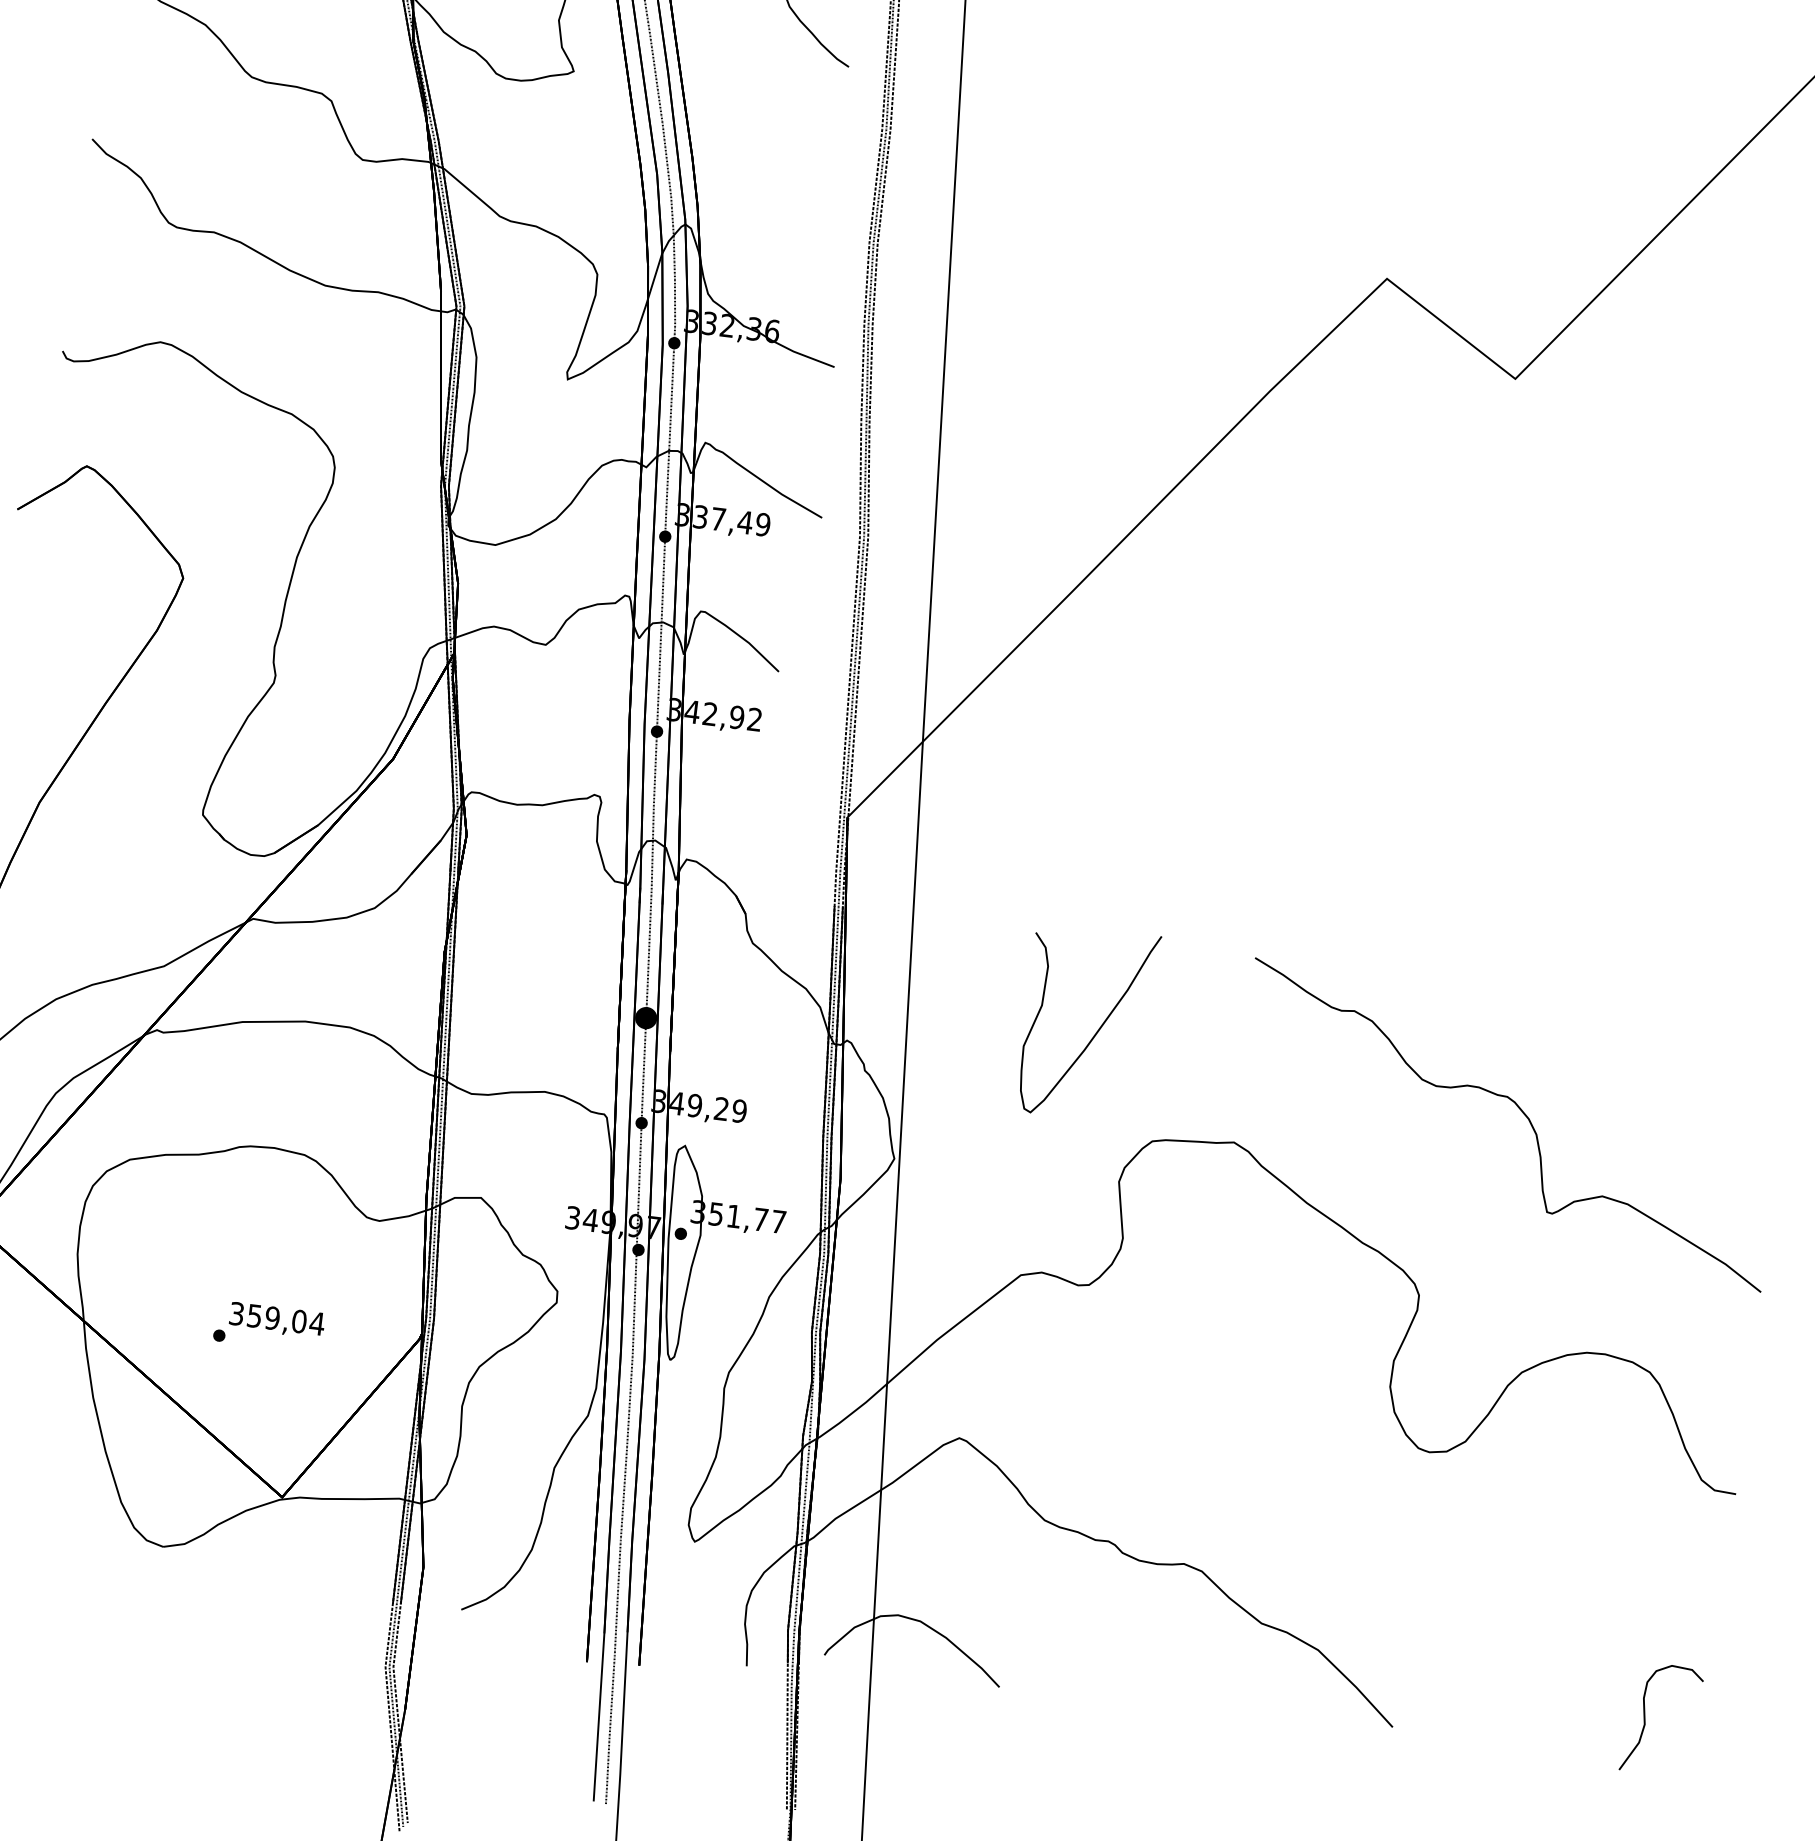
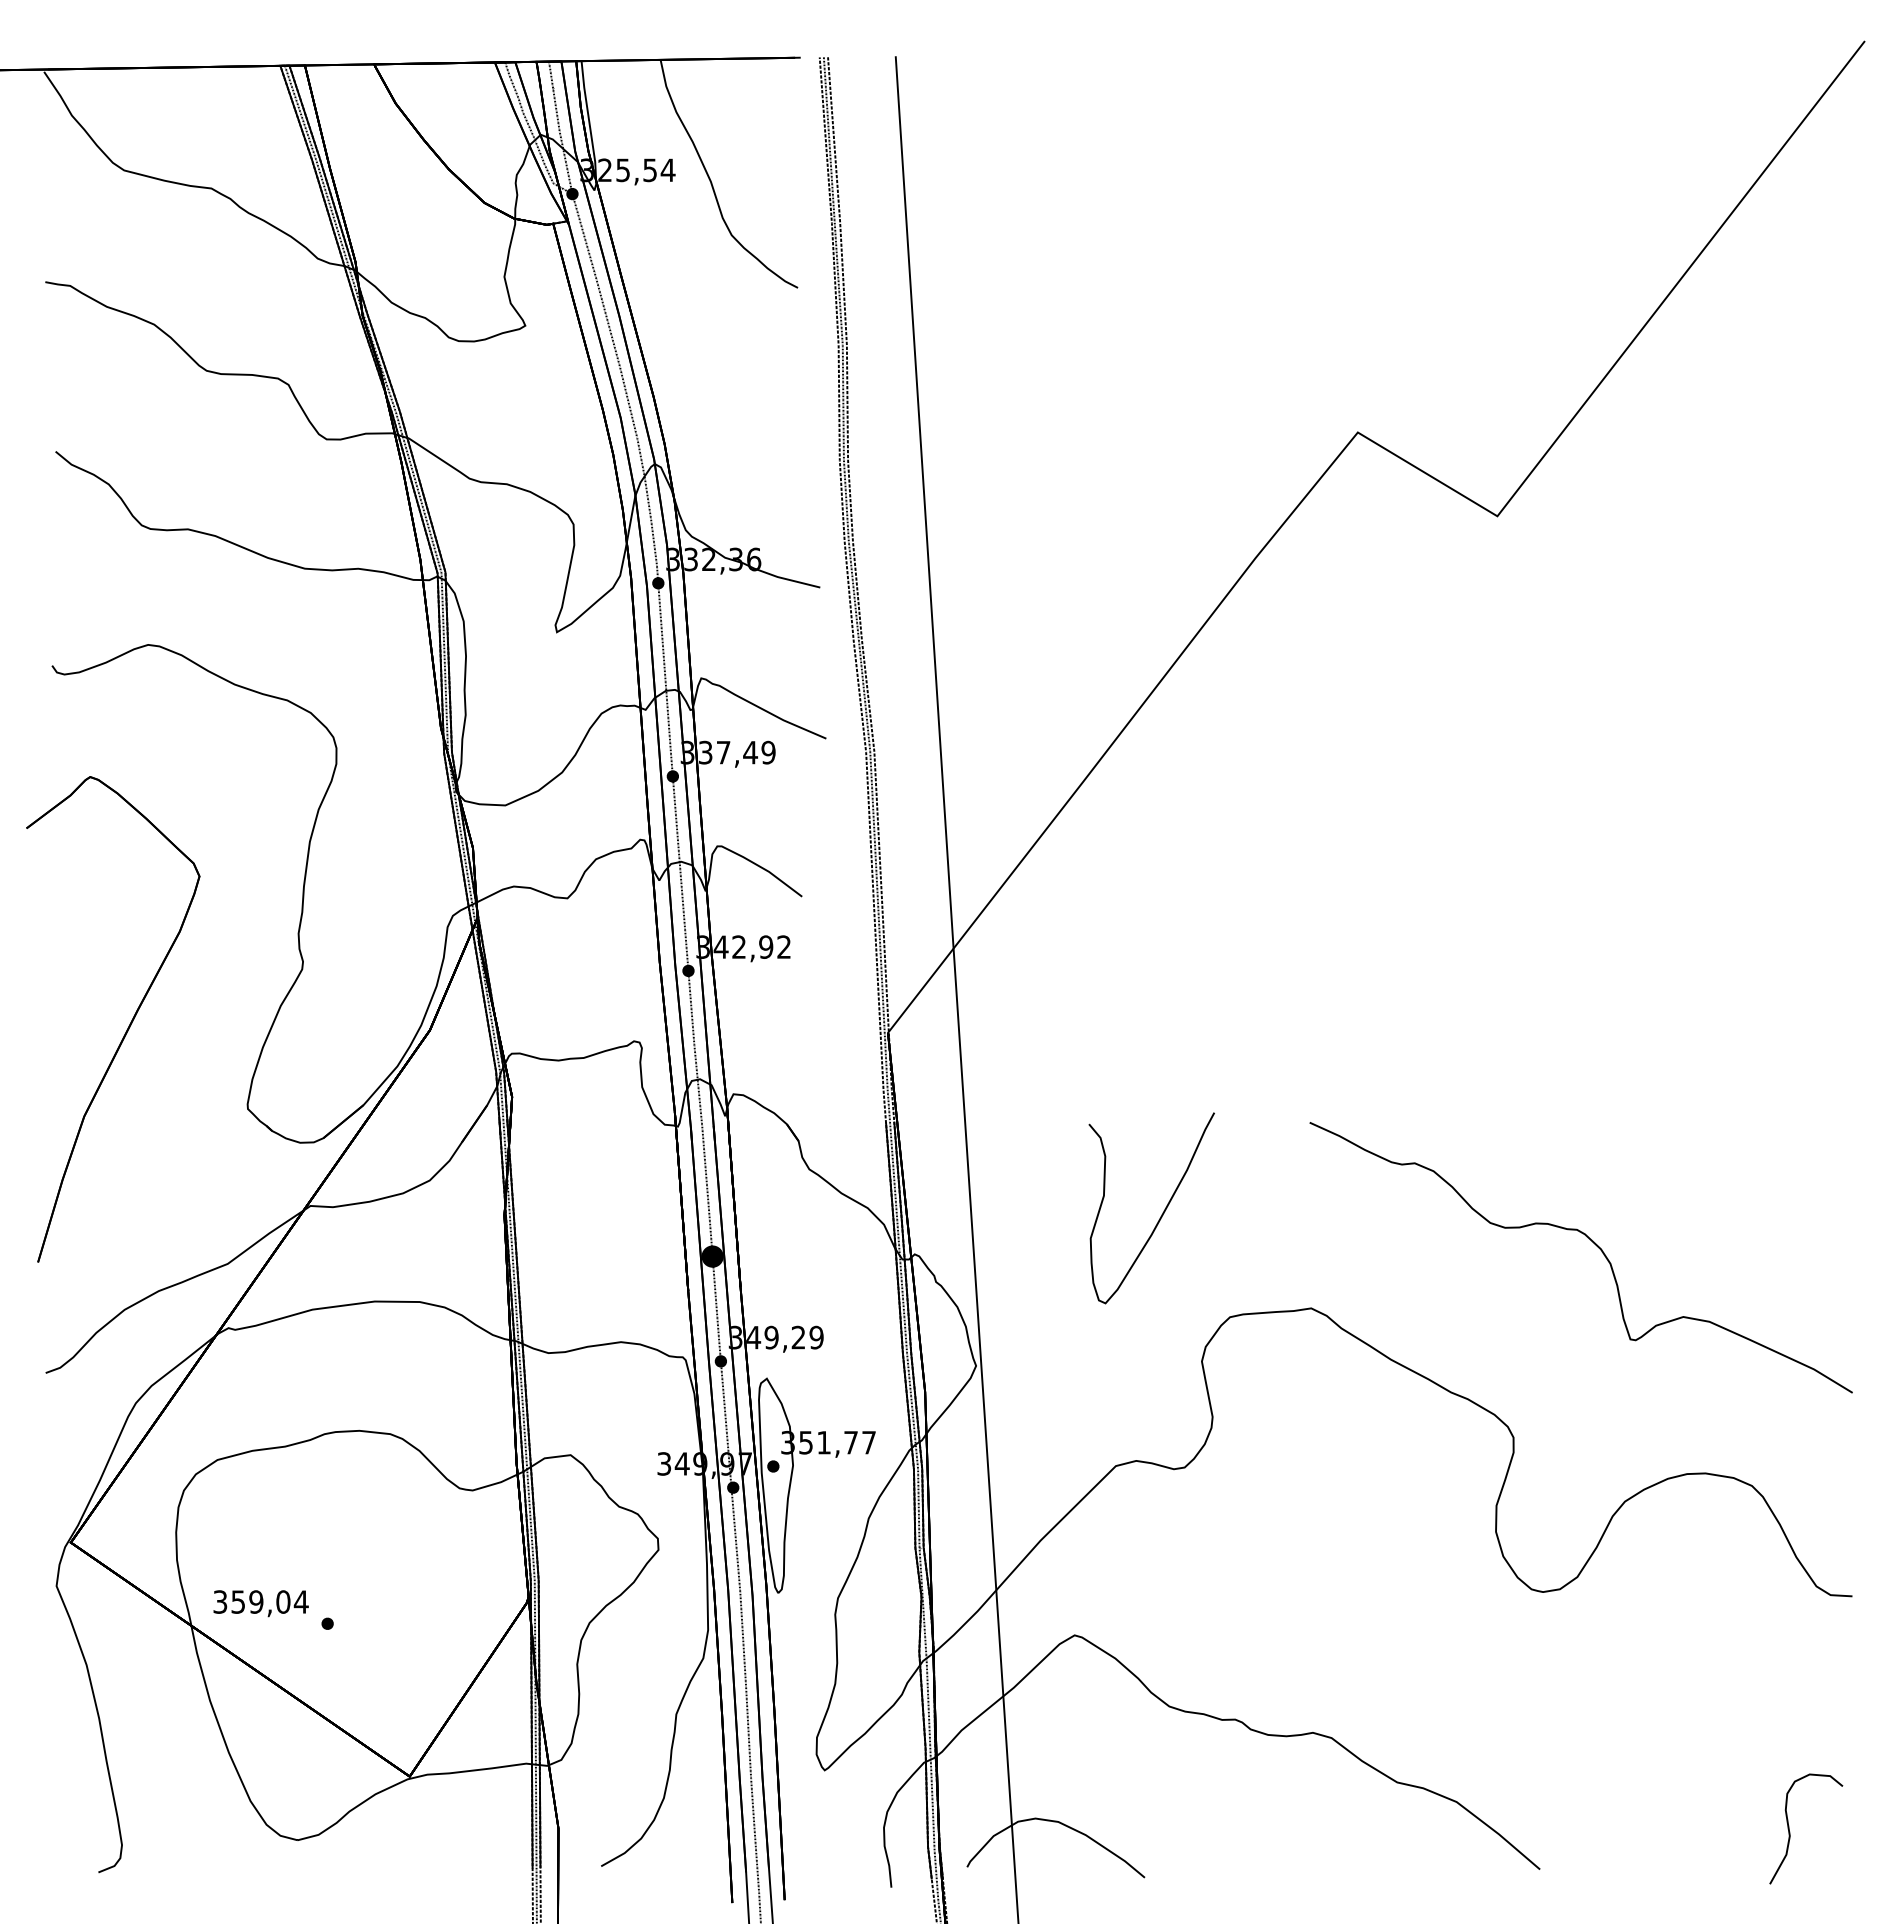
text: (276, 1320) -> (260, 1603), moved

